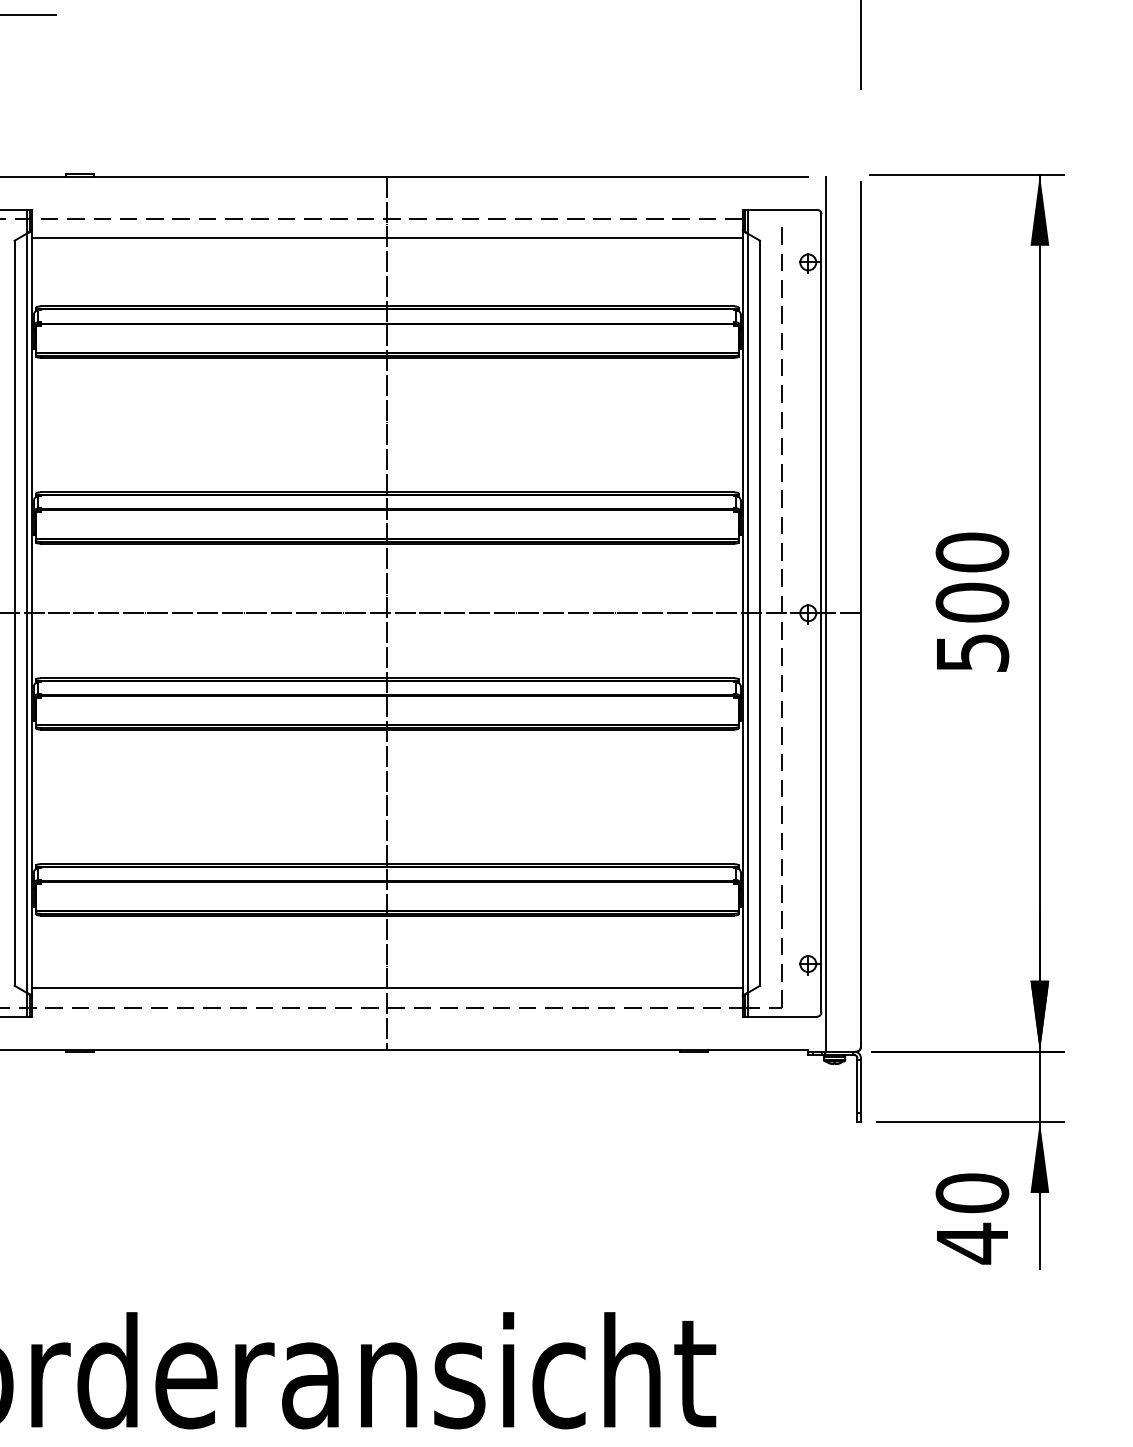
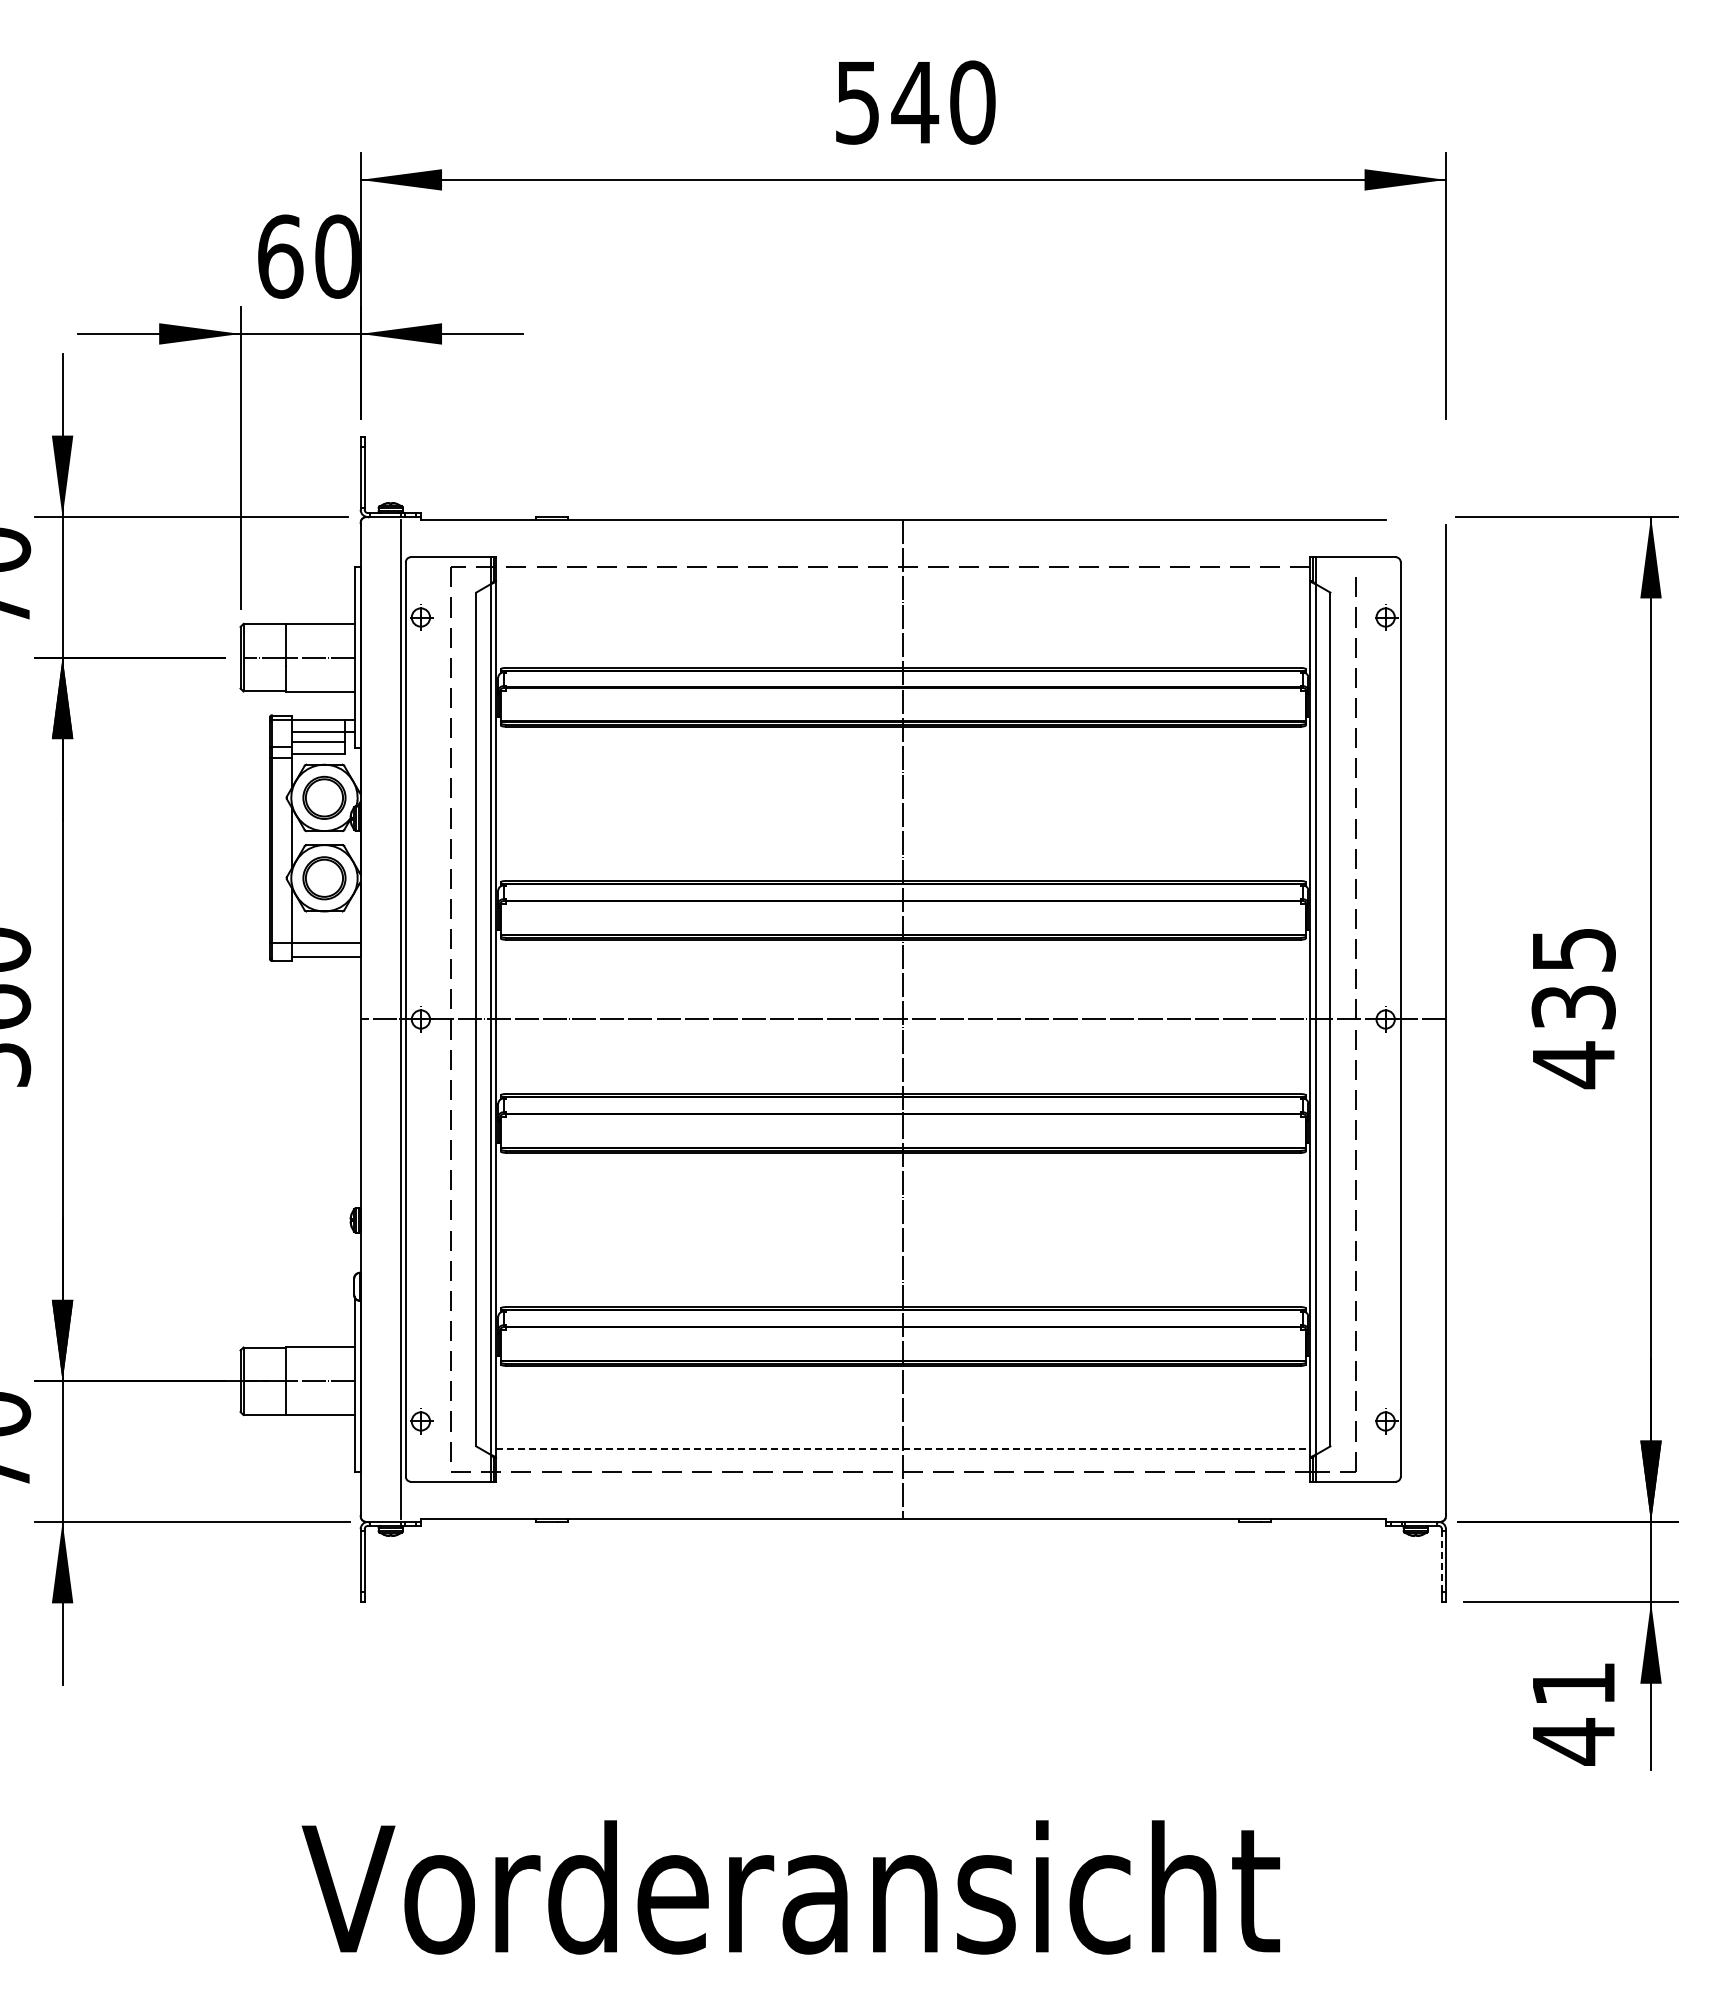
line: (387, 237) -> (903, 589), removed
text: (972, 603) -> (1573, 1008), 500 -> 435
line: (825, 613) -> (1405, 1019), removed
line: (387, 988) -> (903, 1449), solid -> dashed
line: (857, 1086) -> (1441, 1561), solid -> dashed
text: (972, 1192) -> (1573, 1683), 40 -> 41

